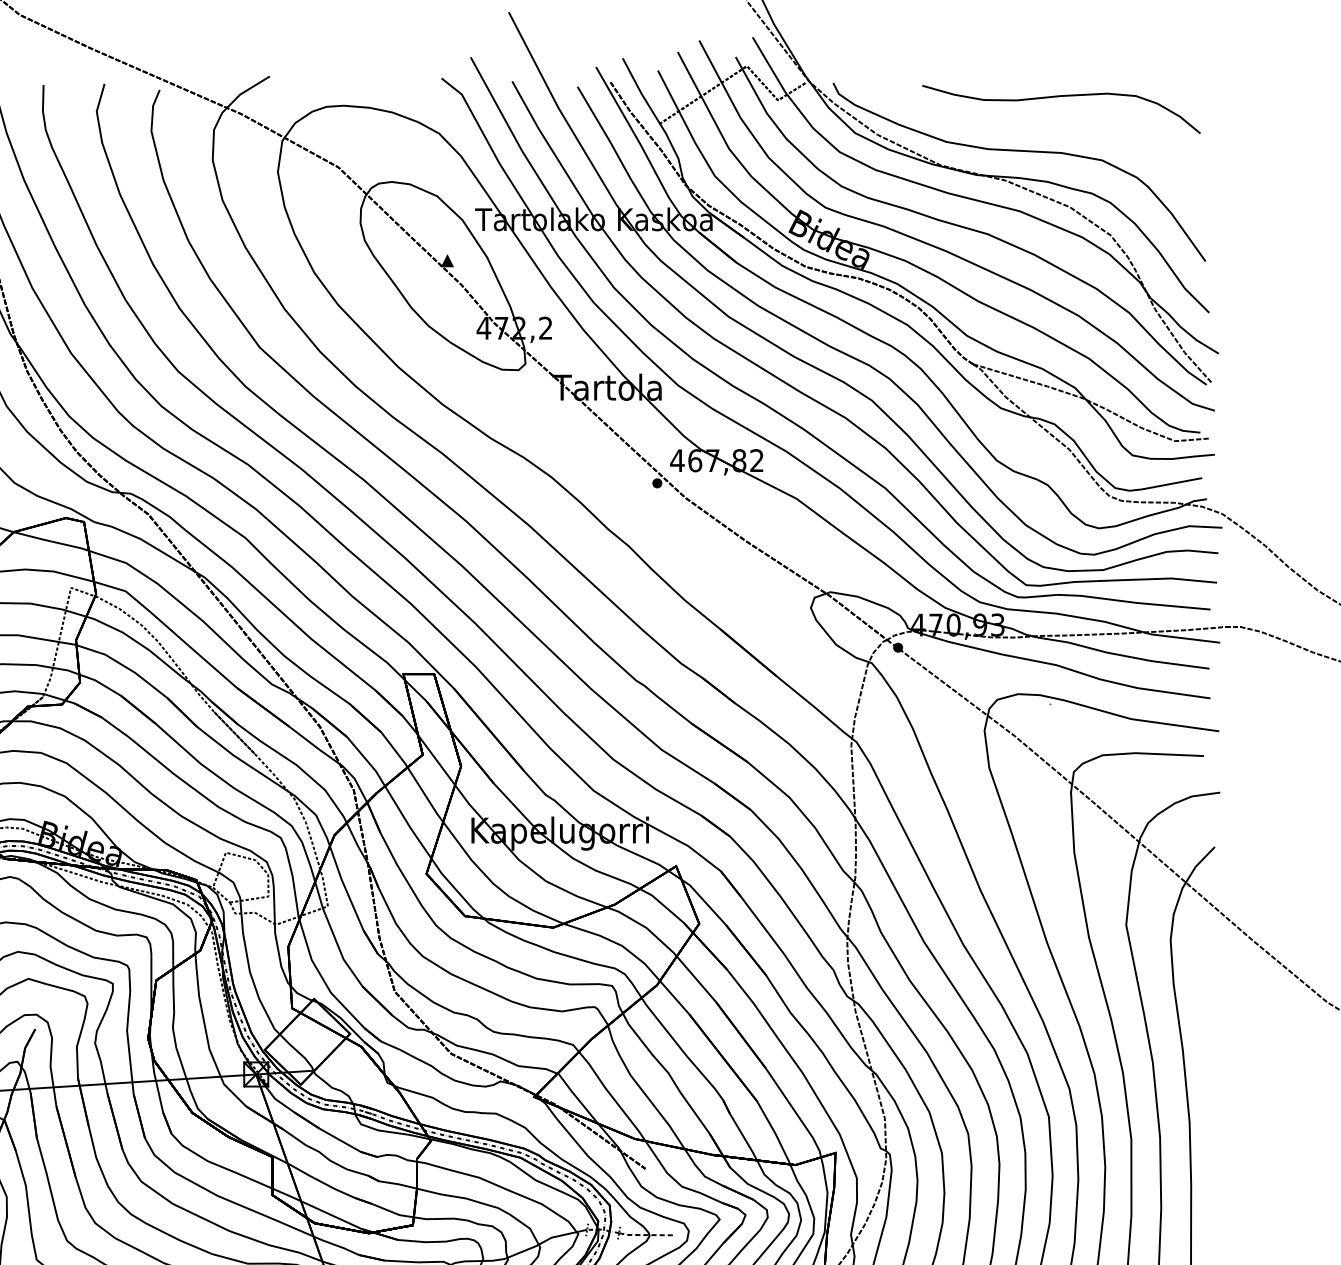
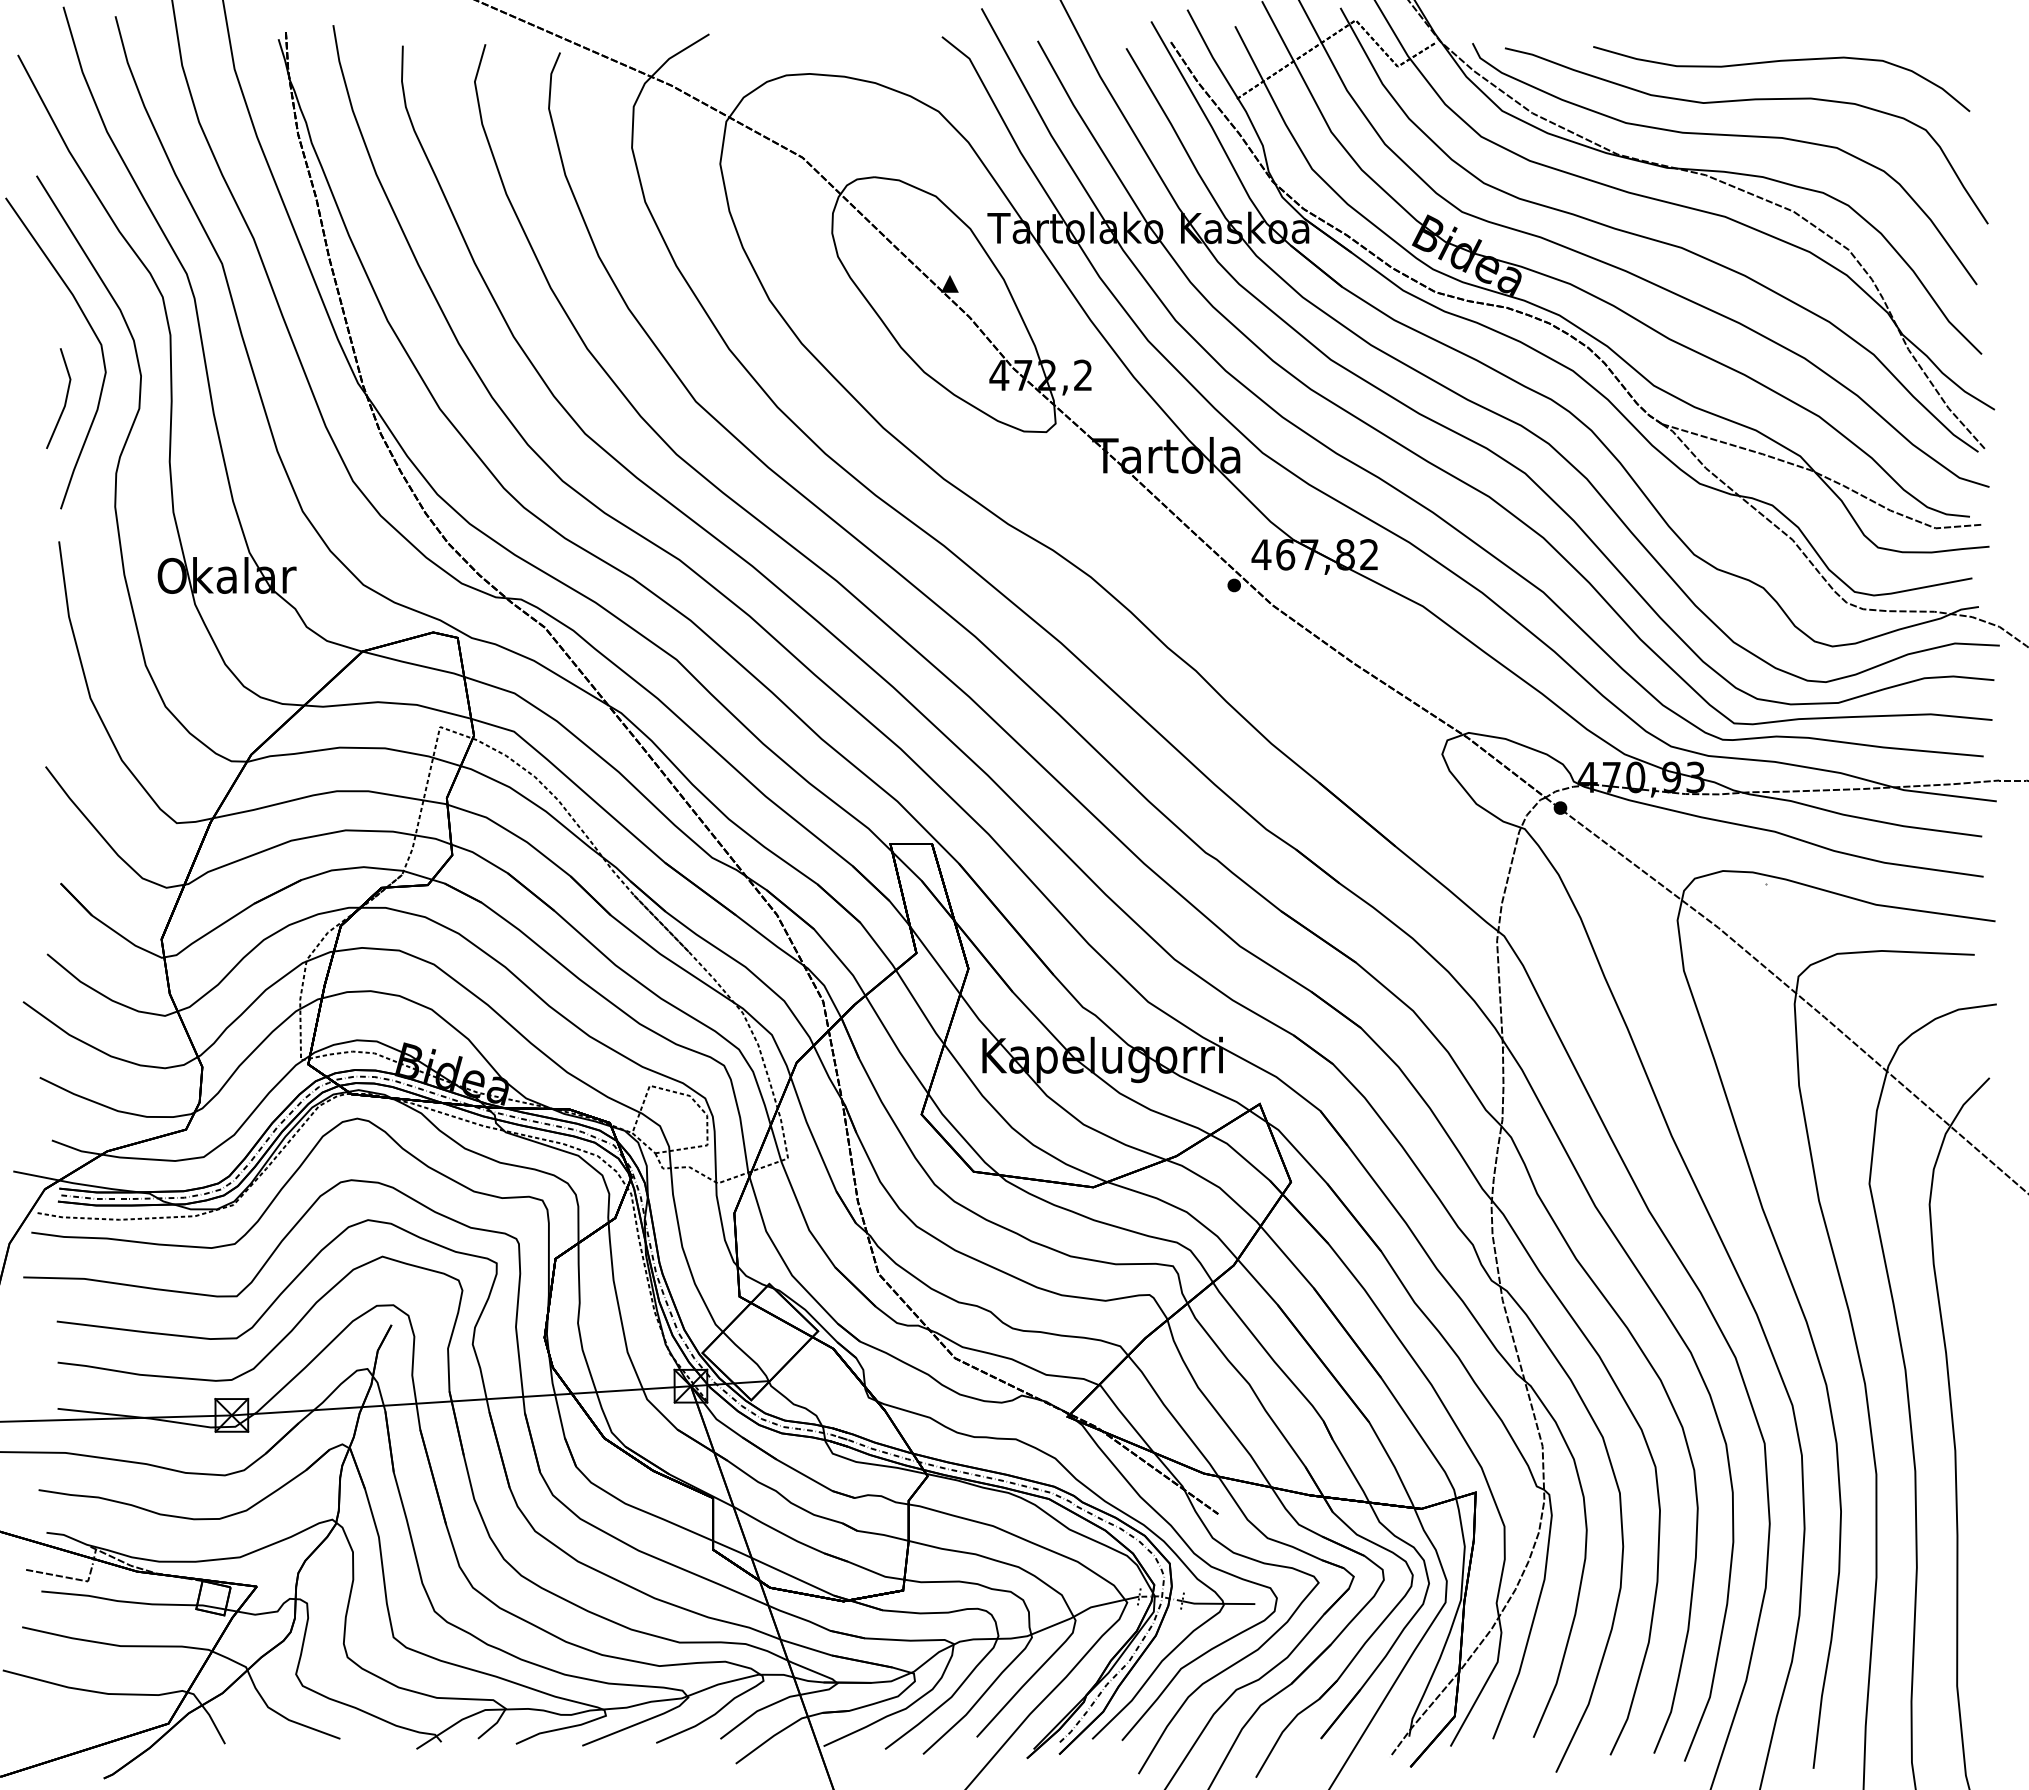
curve: (1033, 126) -> (1743, 101), added
line: (644, 1234) -> (1217, 1603), dashed -> solid

